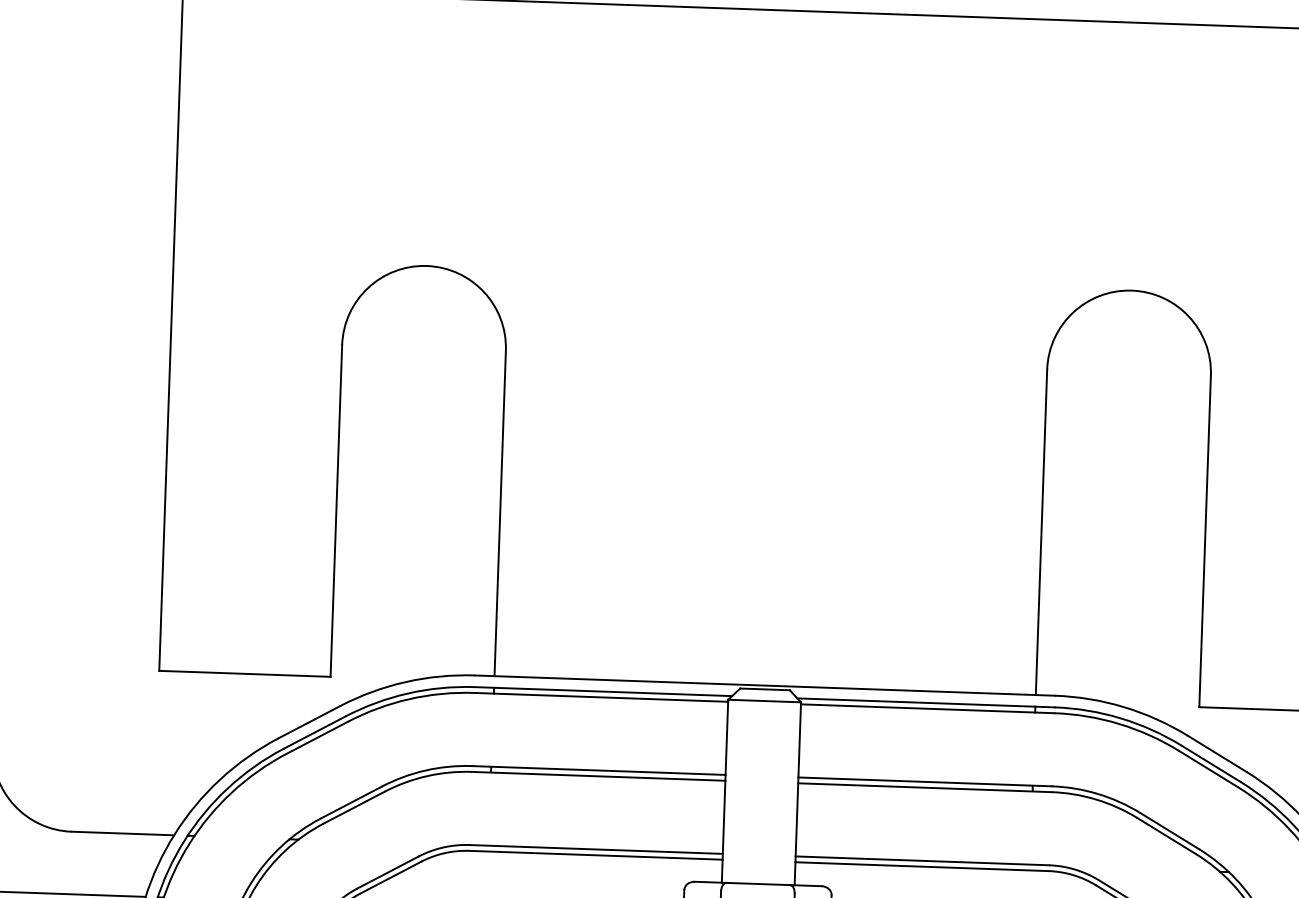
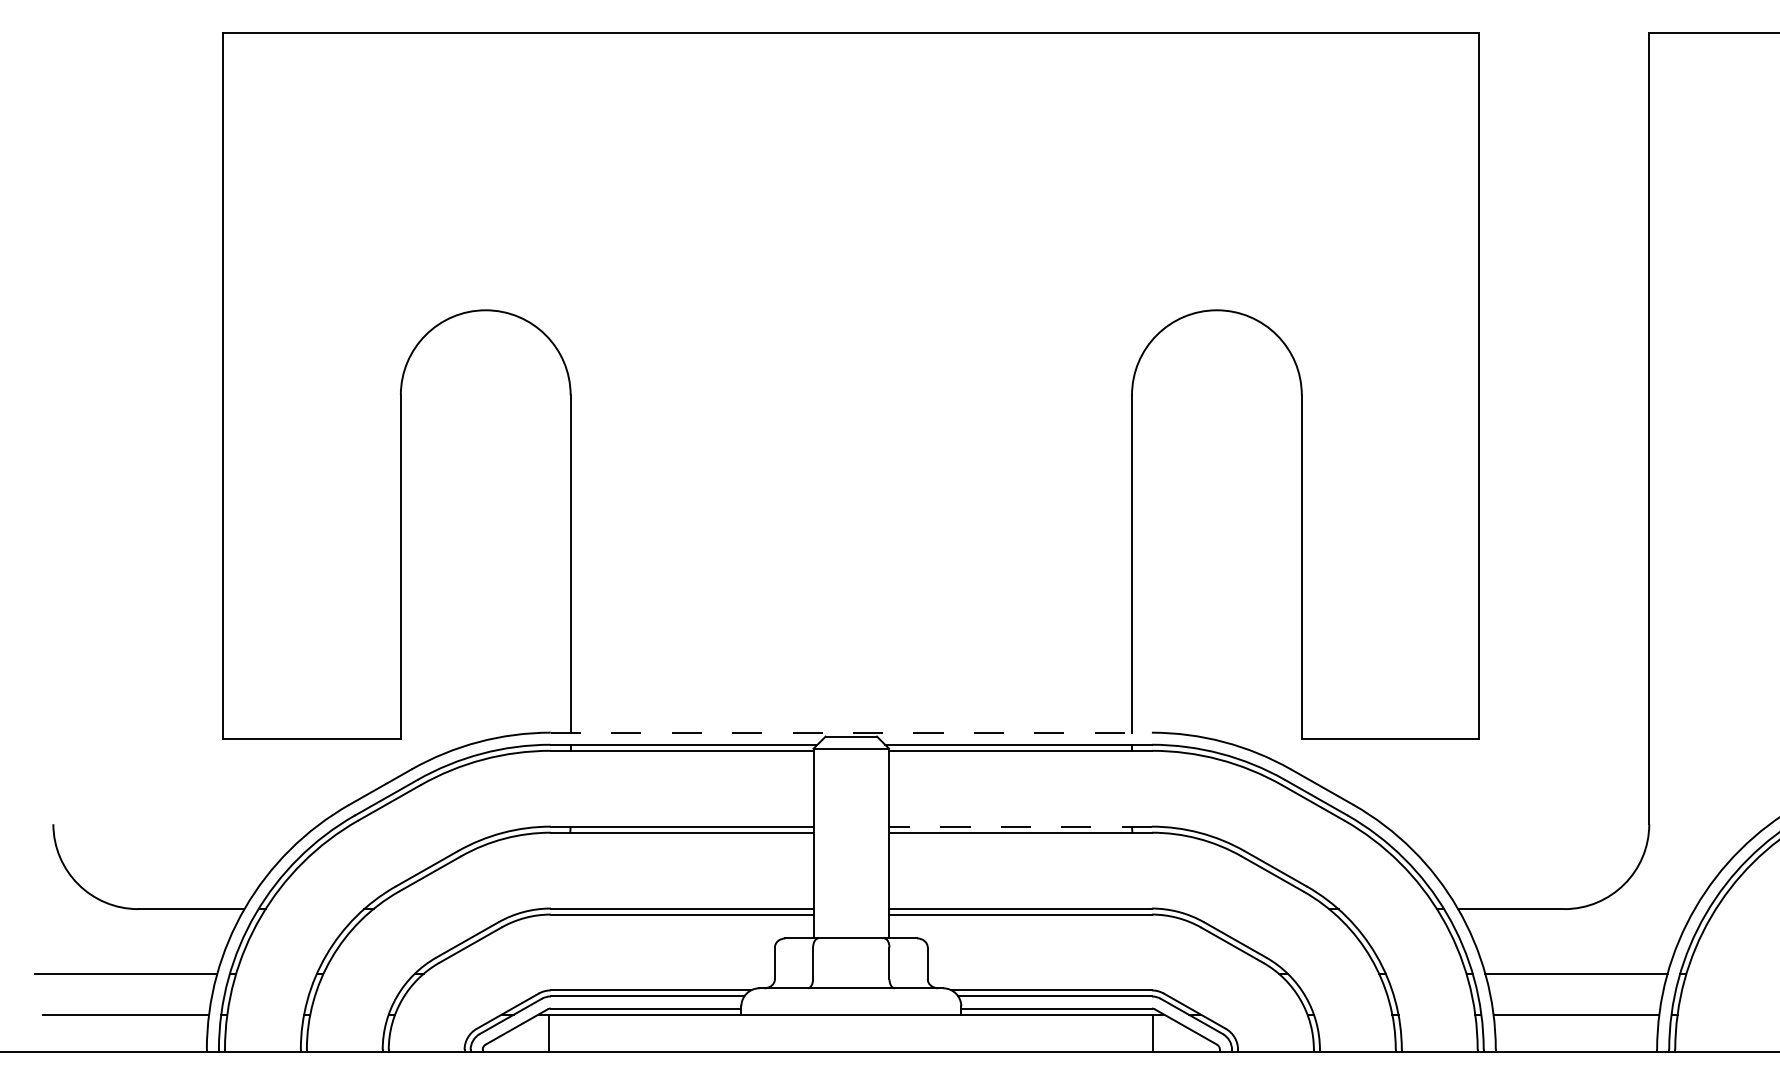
line: (765, 685) -> (851, 732), solid -> dashed
line: (925, 781) -> (1020, 826), solid -> dashed

